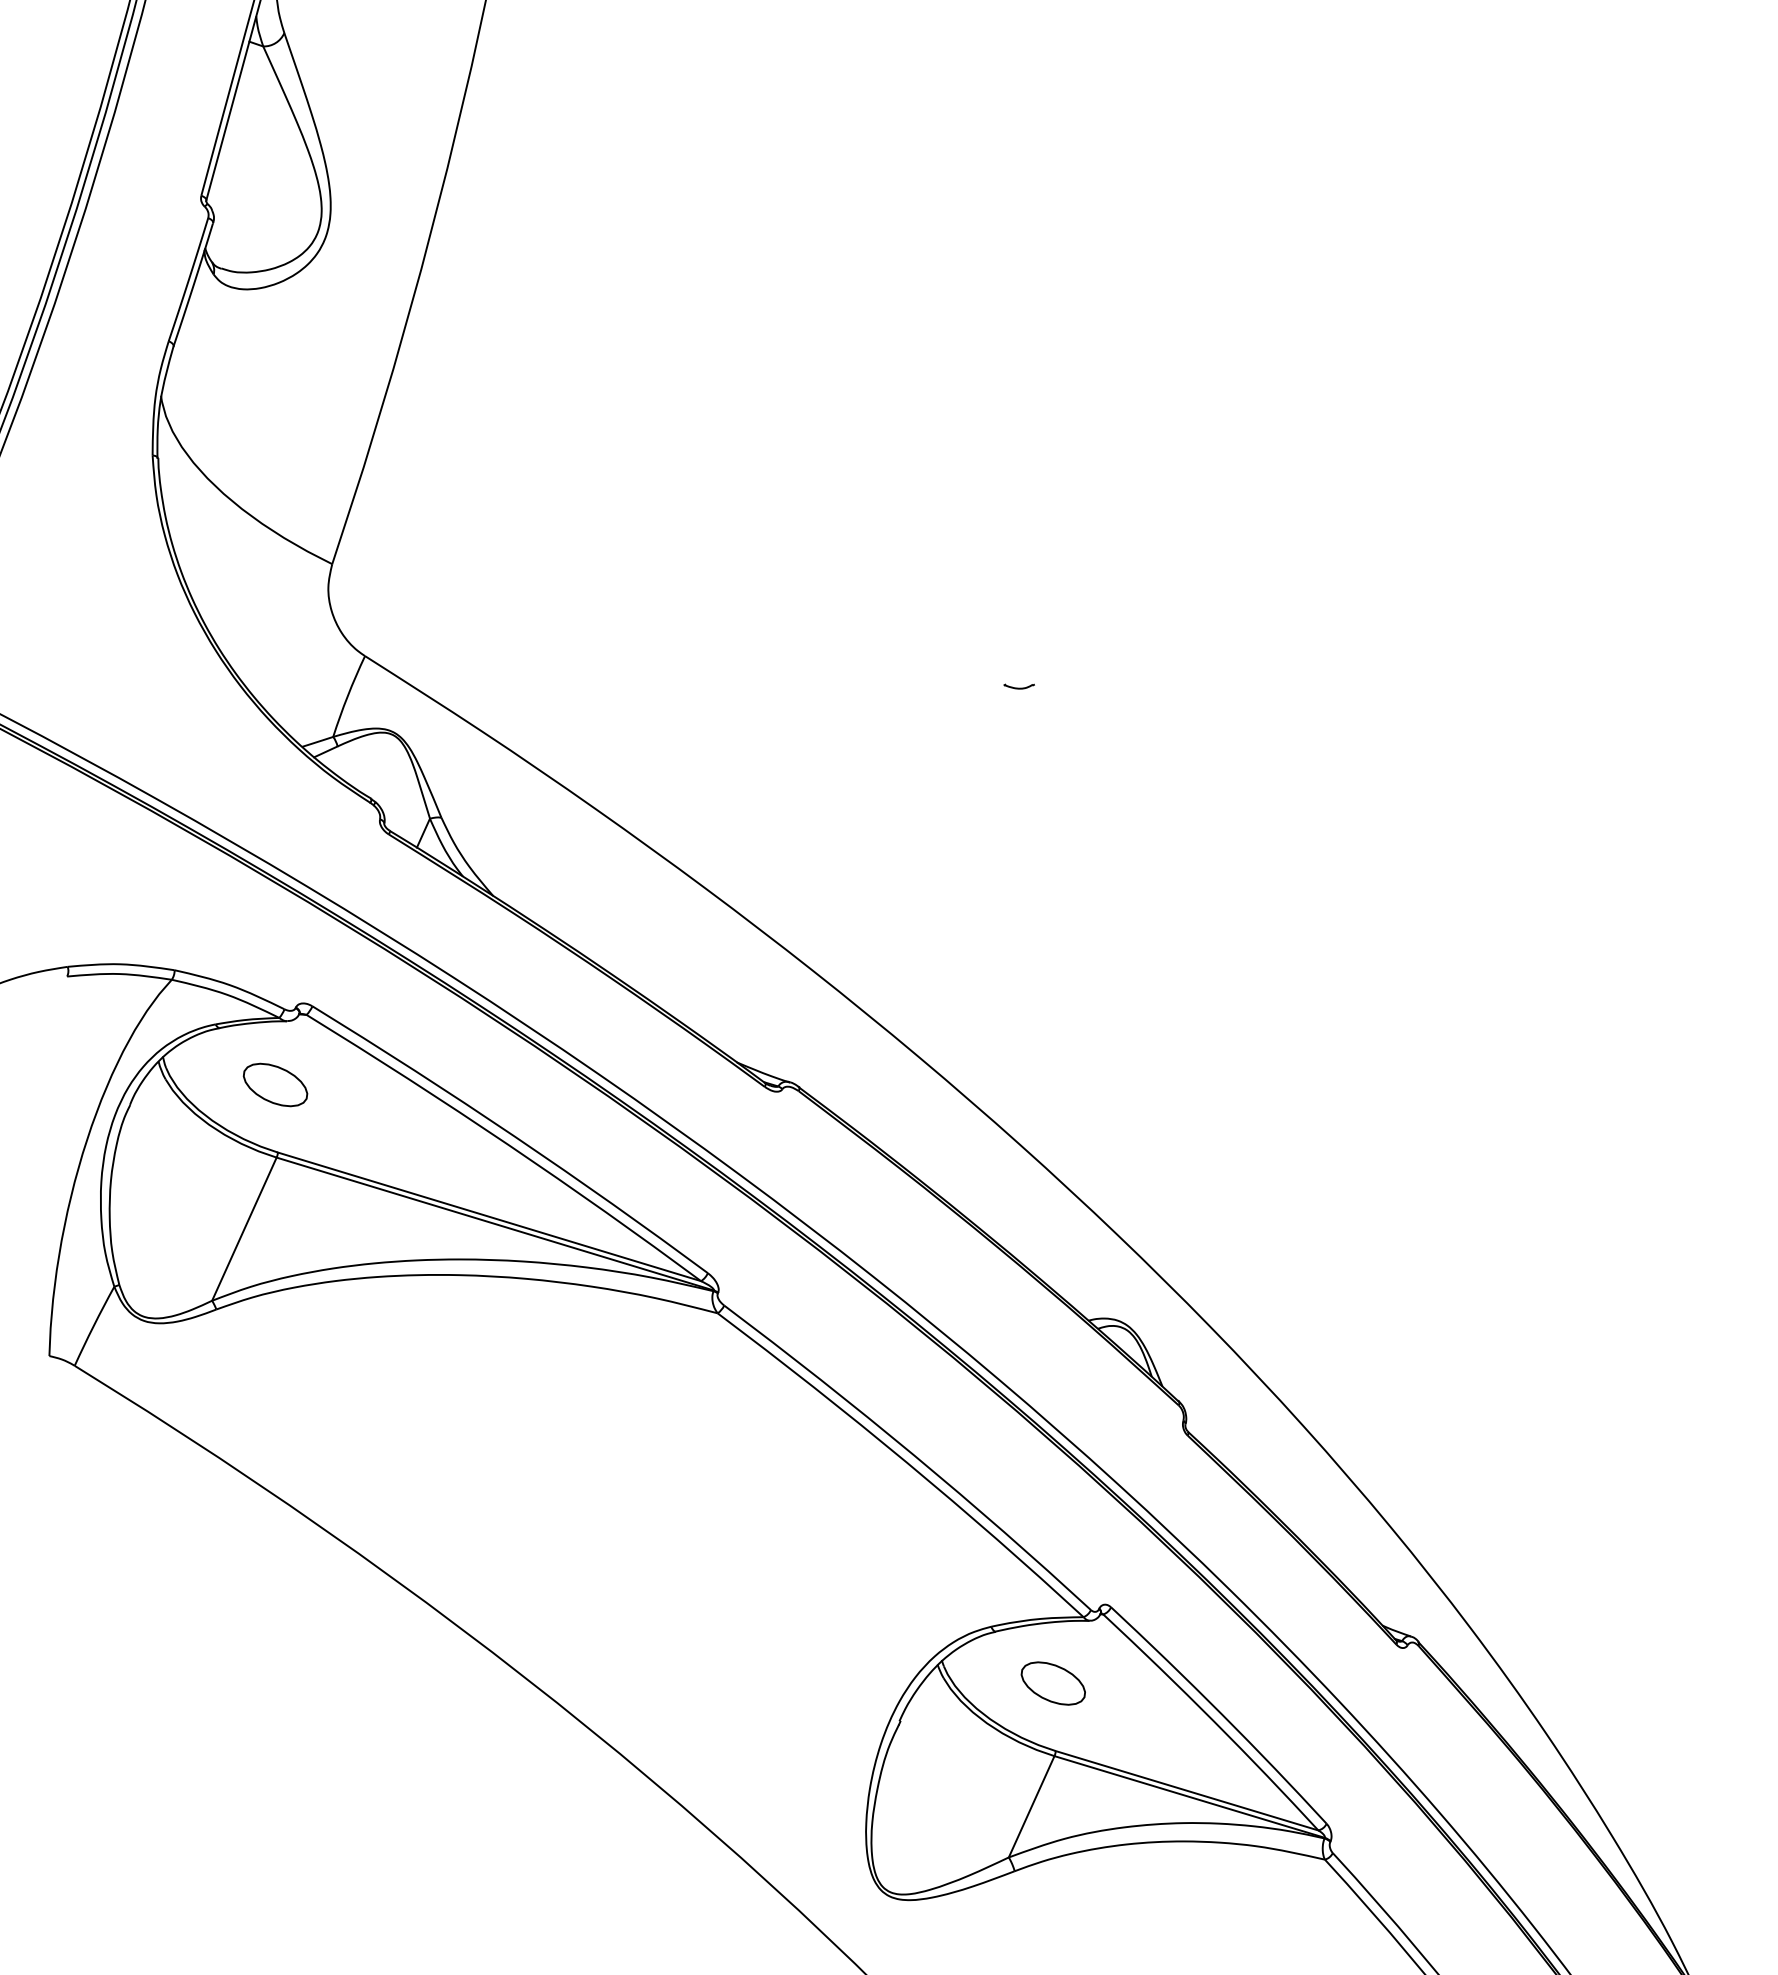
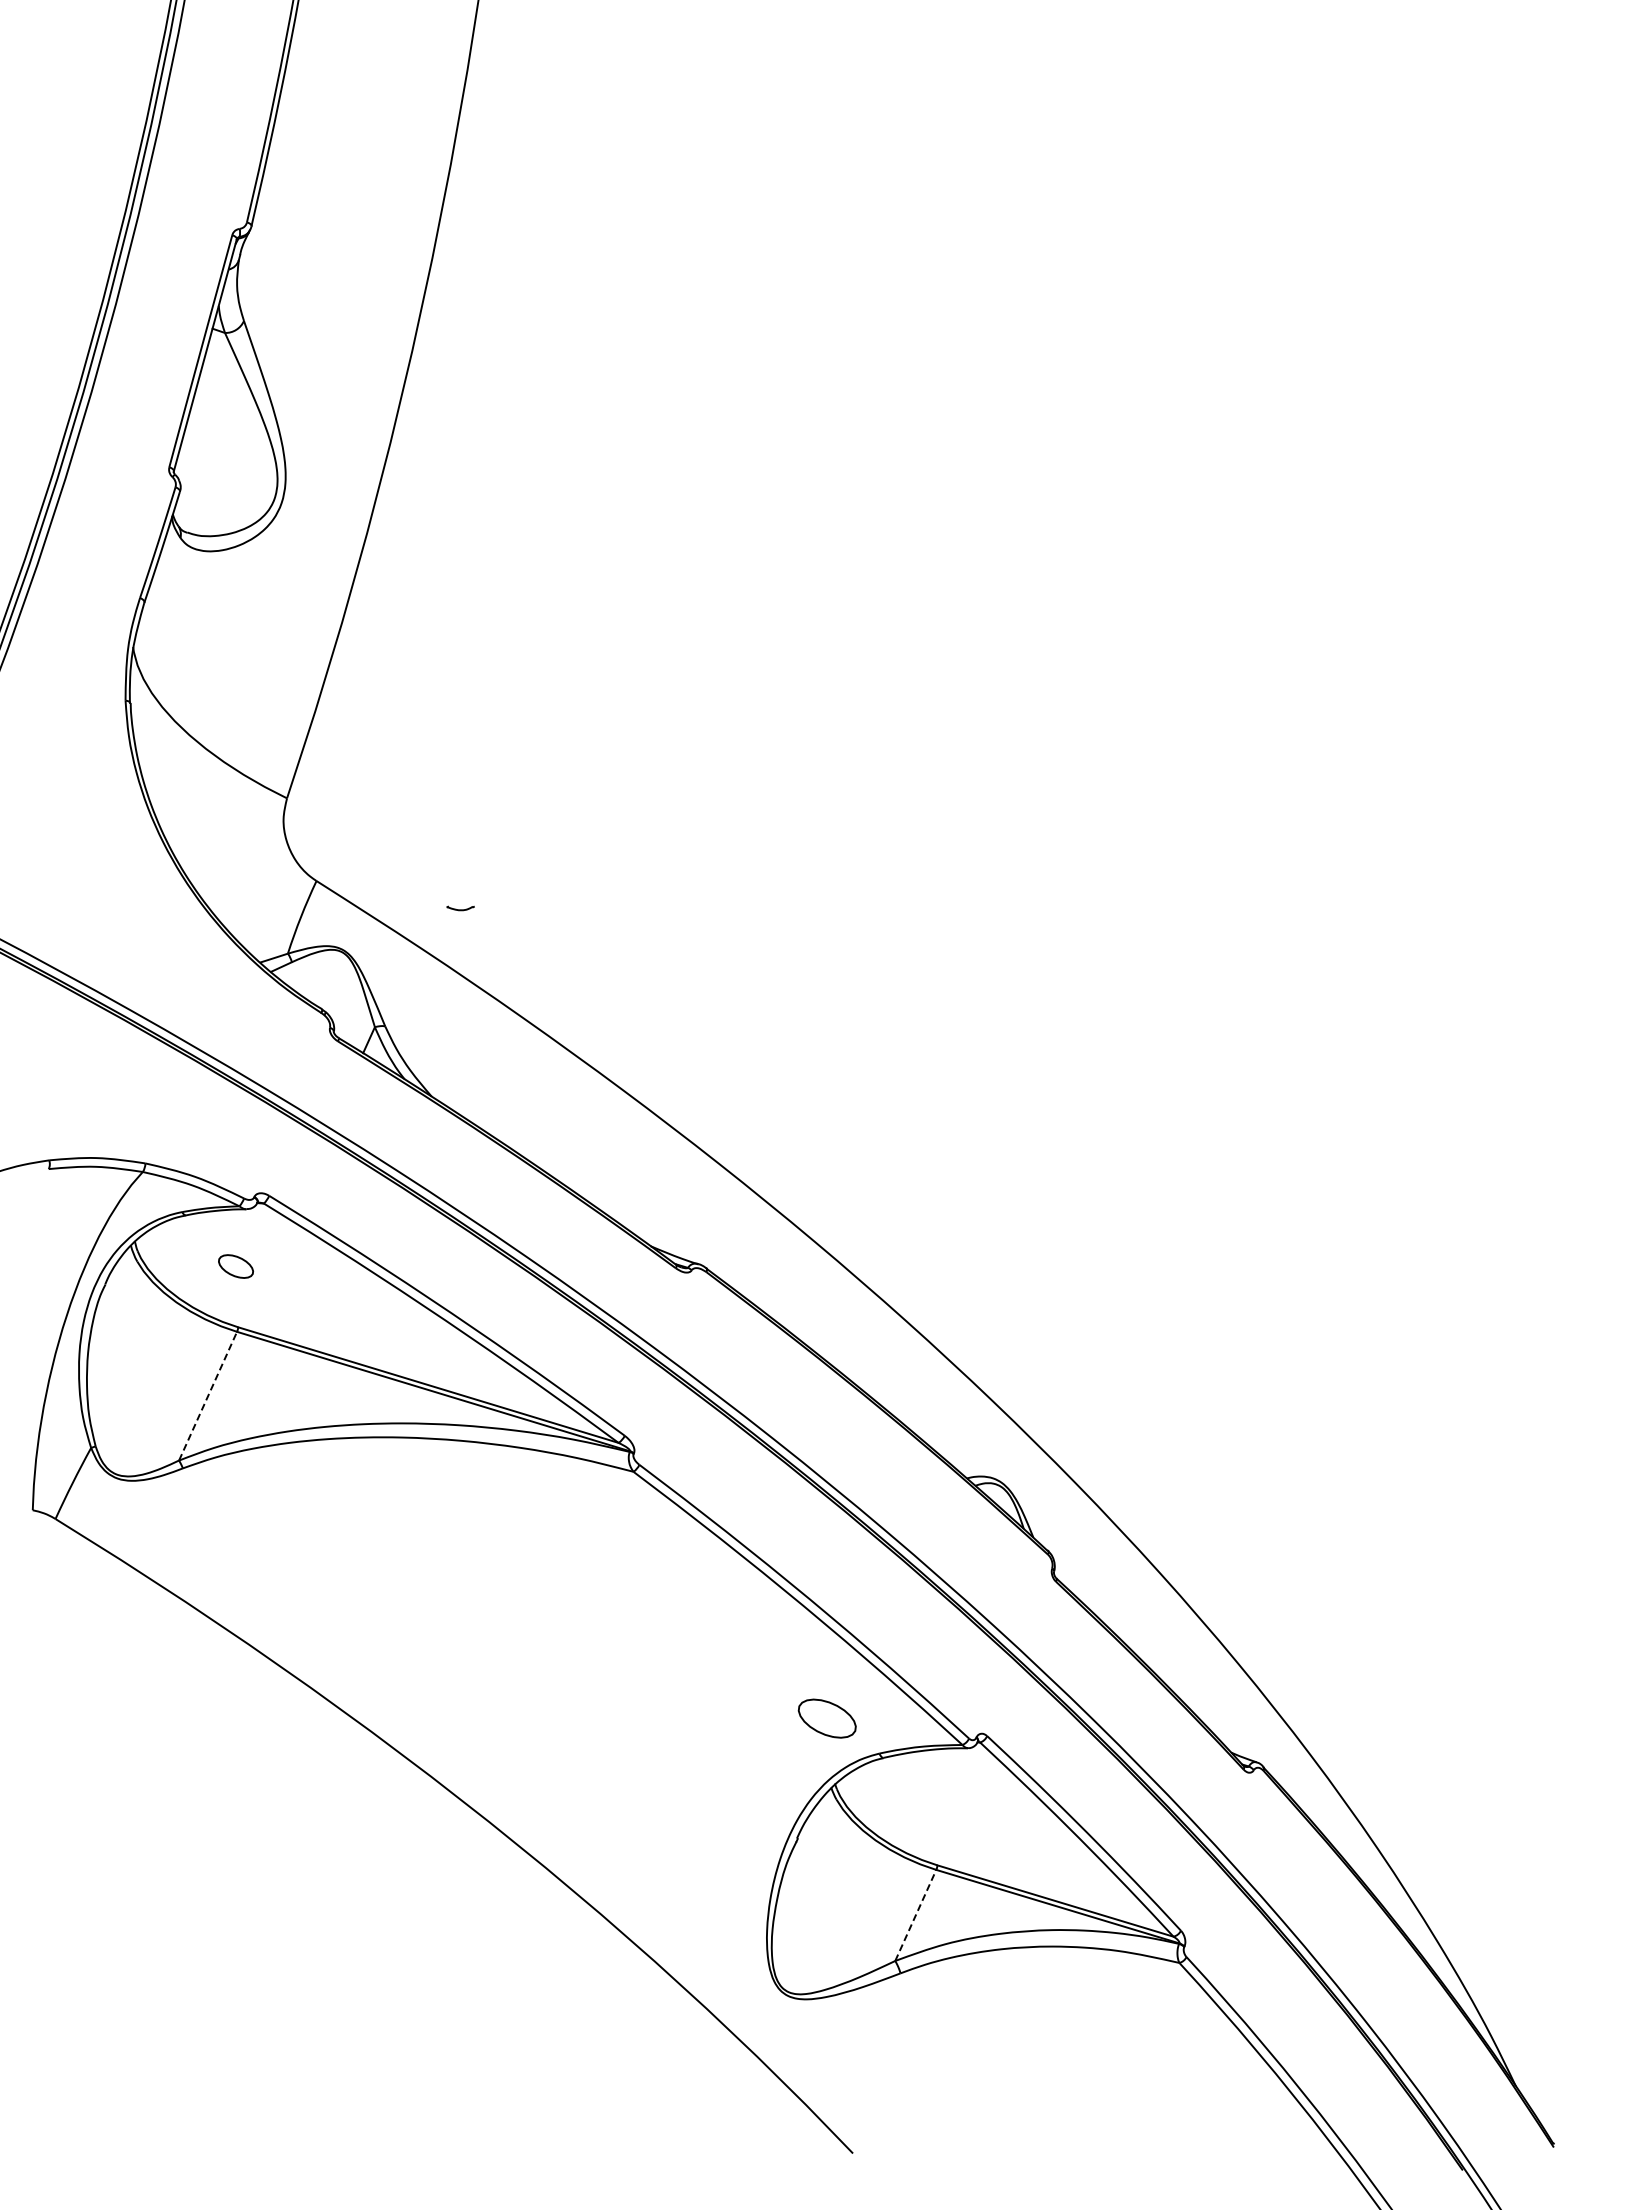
part: (1019, 686) -> (460, 908), moved
part: (274, 1084) -> (235, 1266), size x0.6
line: (244, 1229) -> (208, 1396), solid -> dashed
part: (1052, 1683) -> (826, 1718), moved
line: (1031, 1806) -> (915, 1915), solid -> dashed

